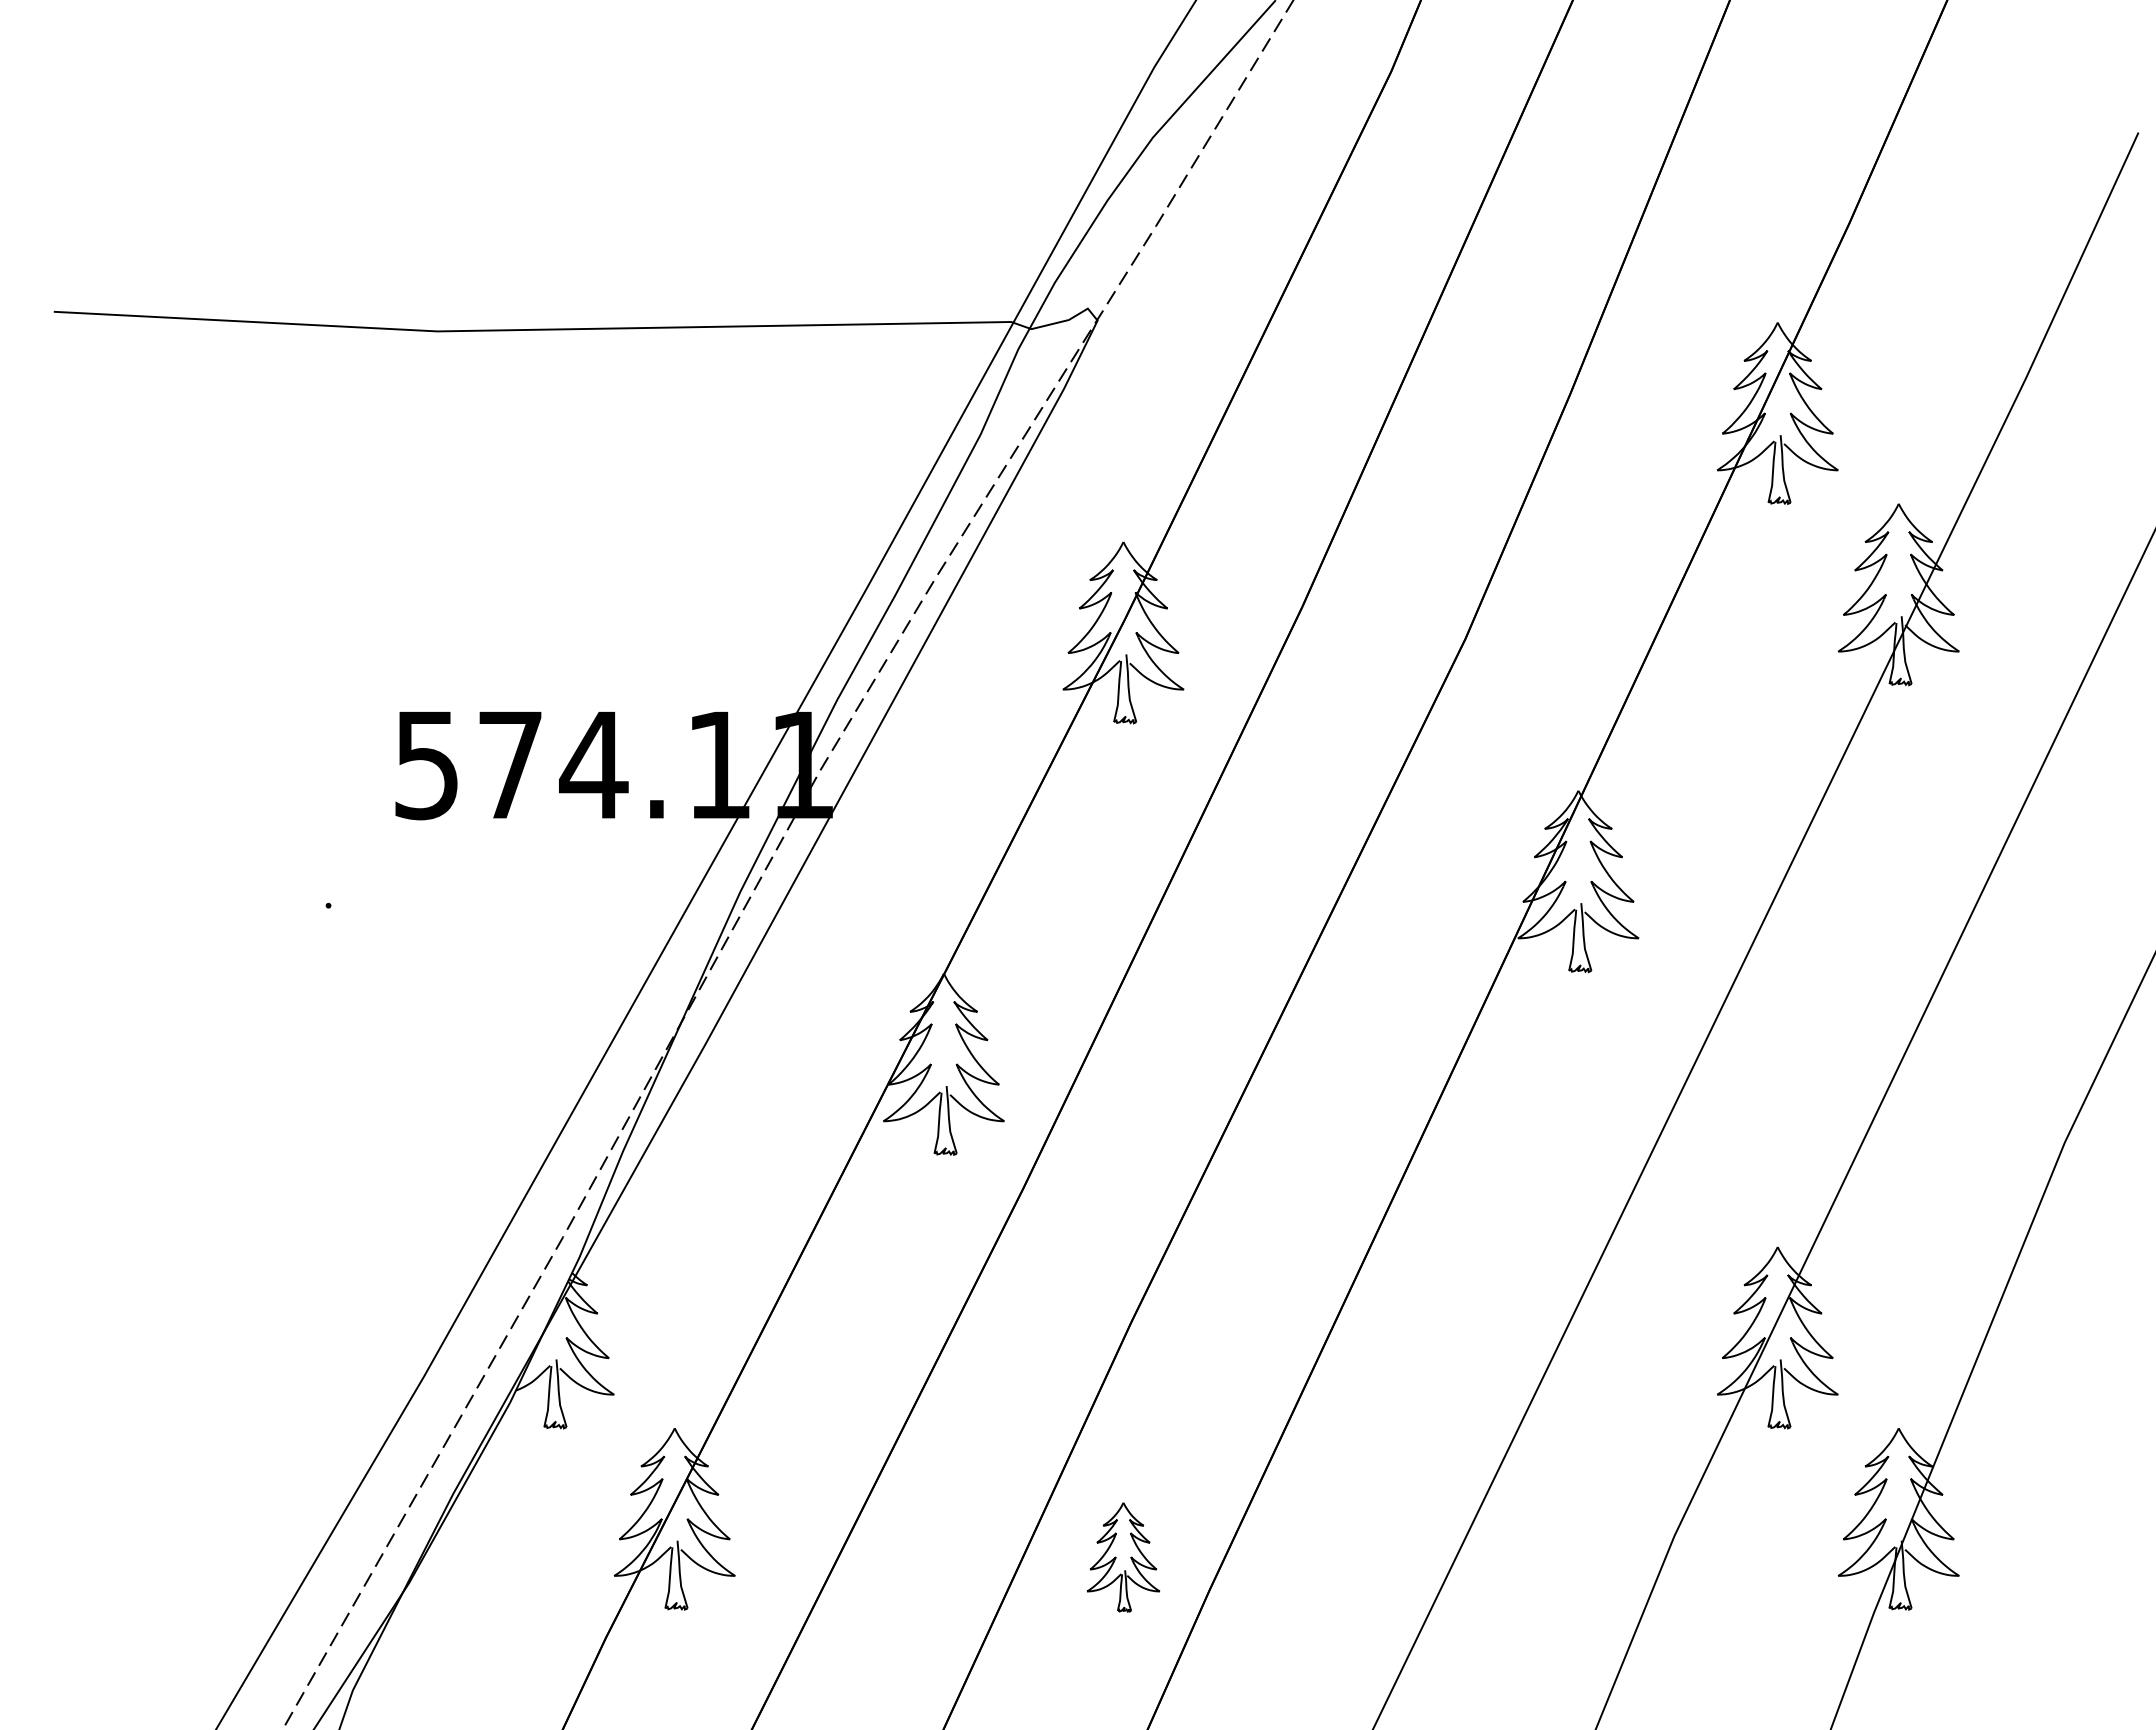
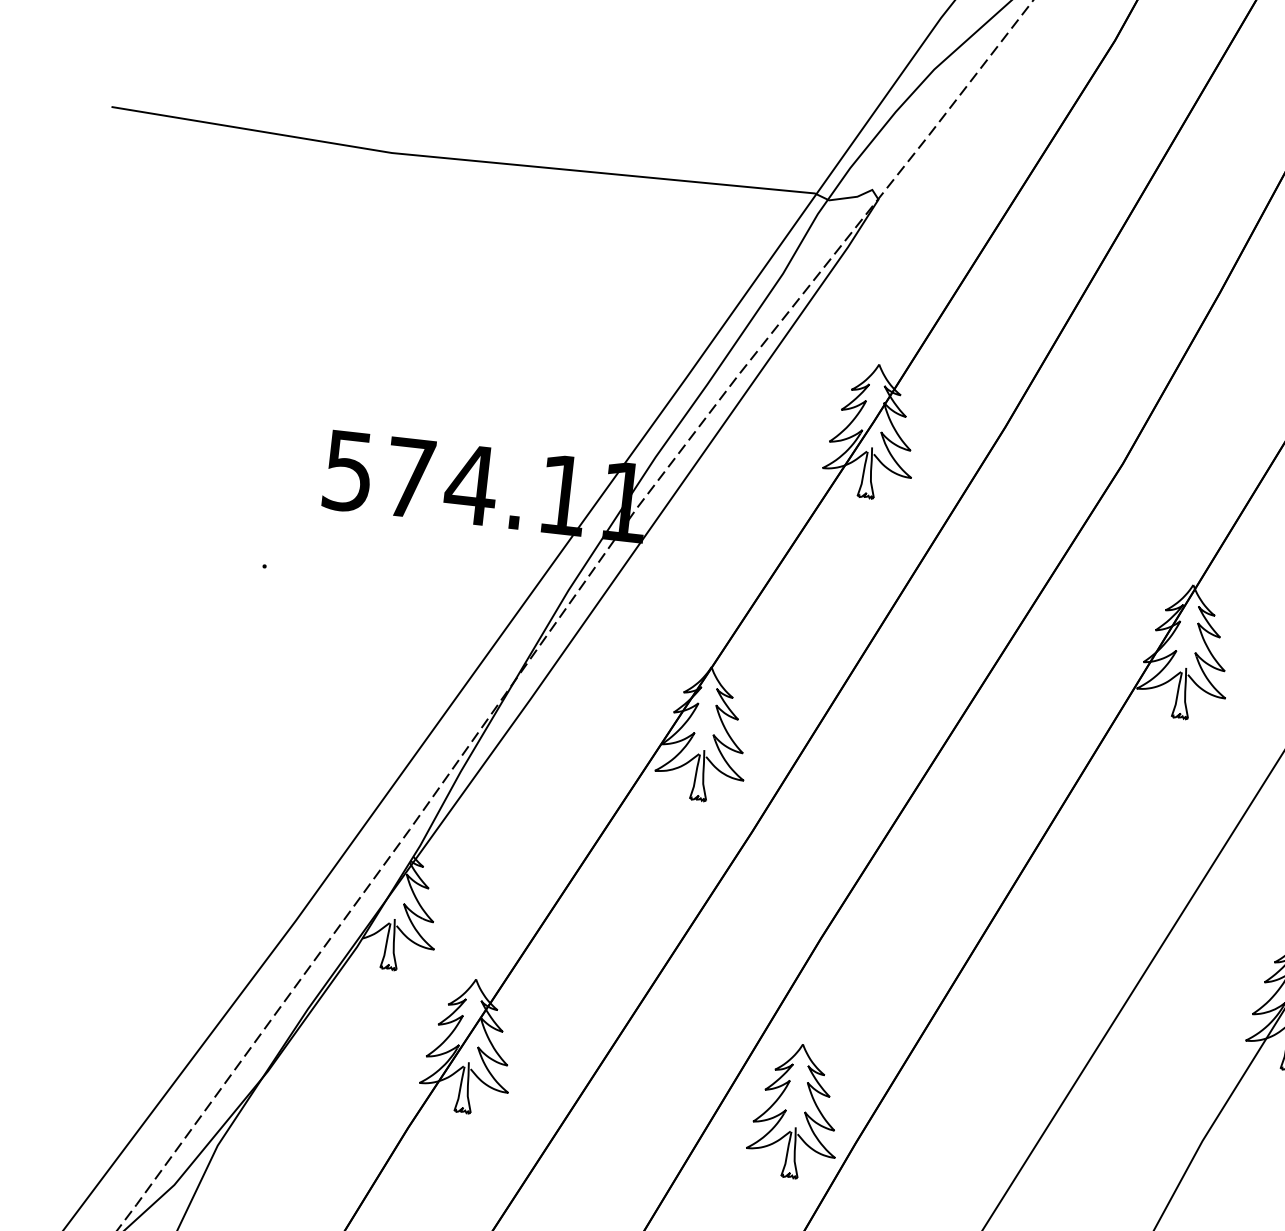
part: (1123, 1557) -> (795, 1111), size x1.67

